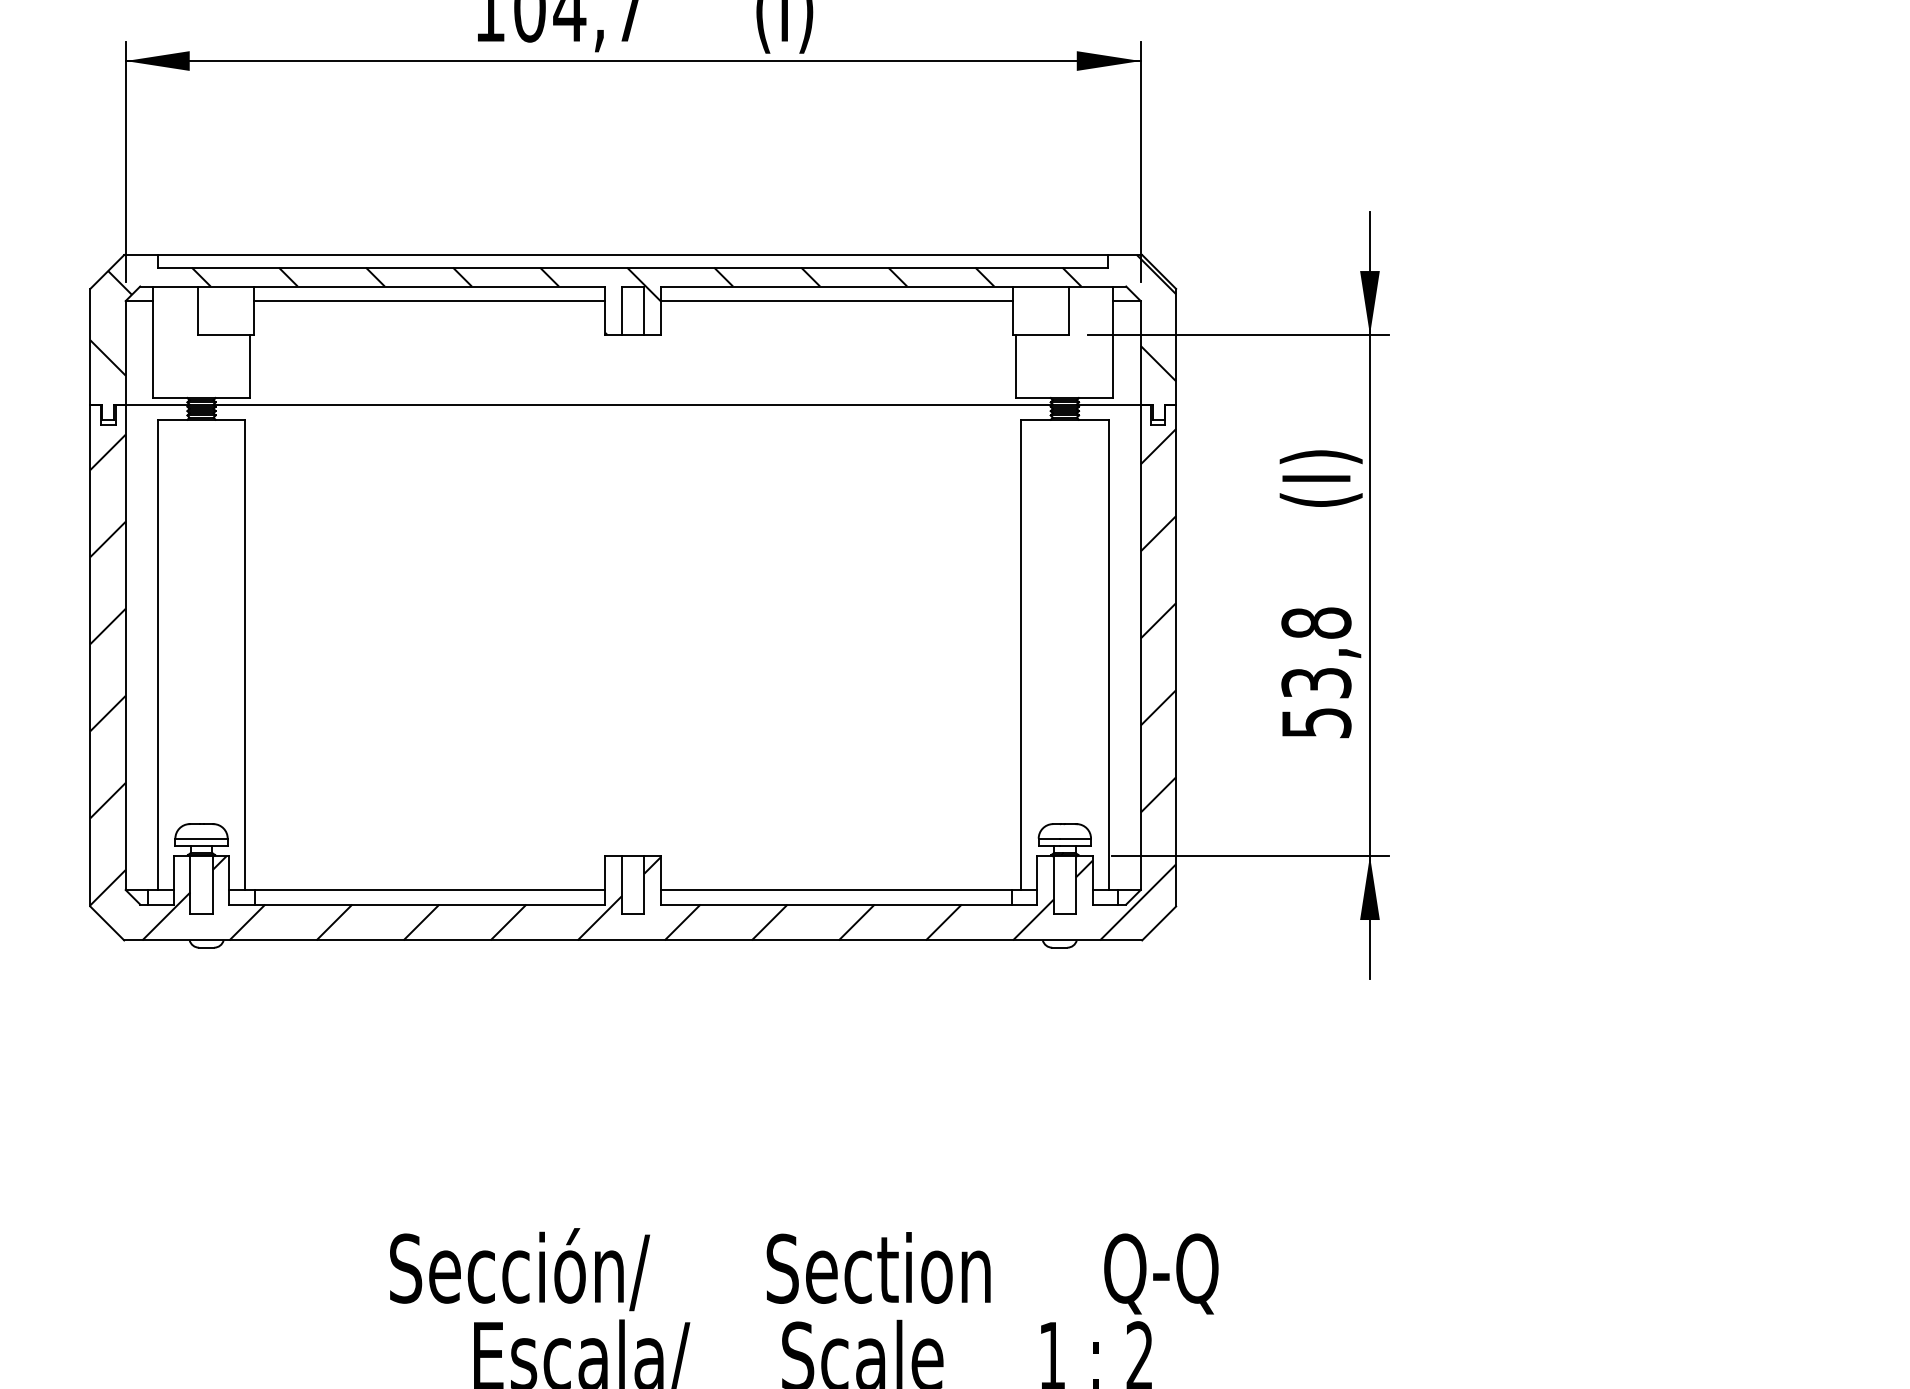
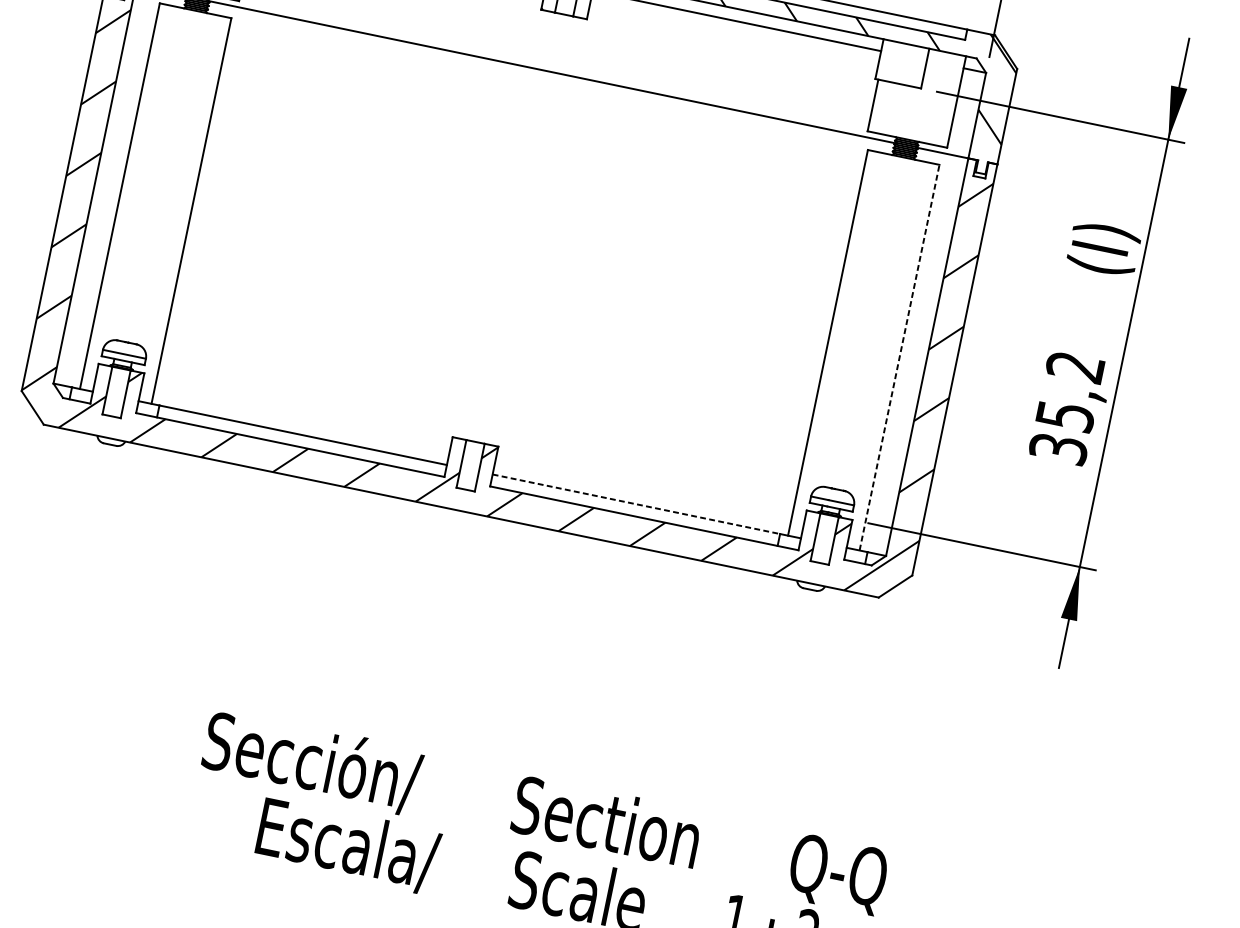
line: (1108, 654) -> (899, 357), solid -> dashed
text: (1316, 672) -> (1067, 407), 53,8 -> 35,2
line: (836, 890) -> (636, 504), solid -> dashed

